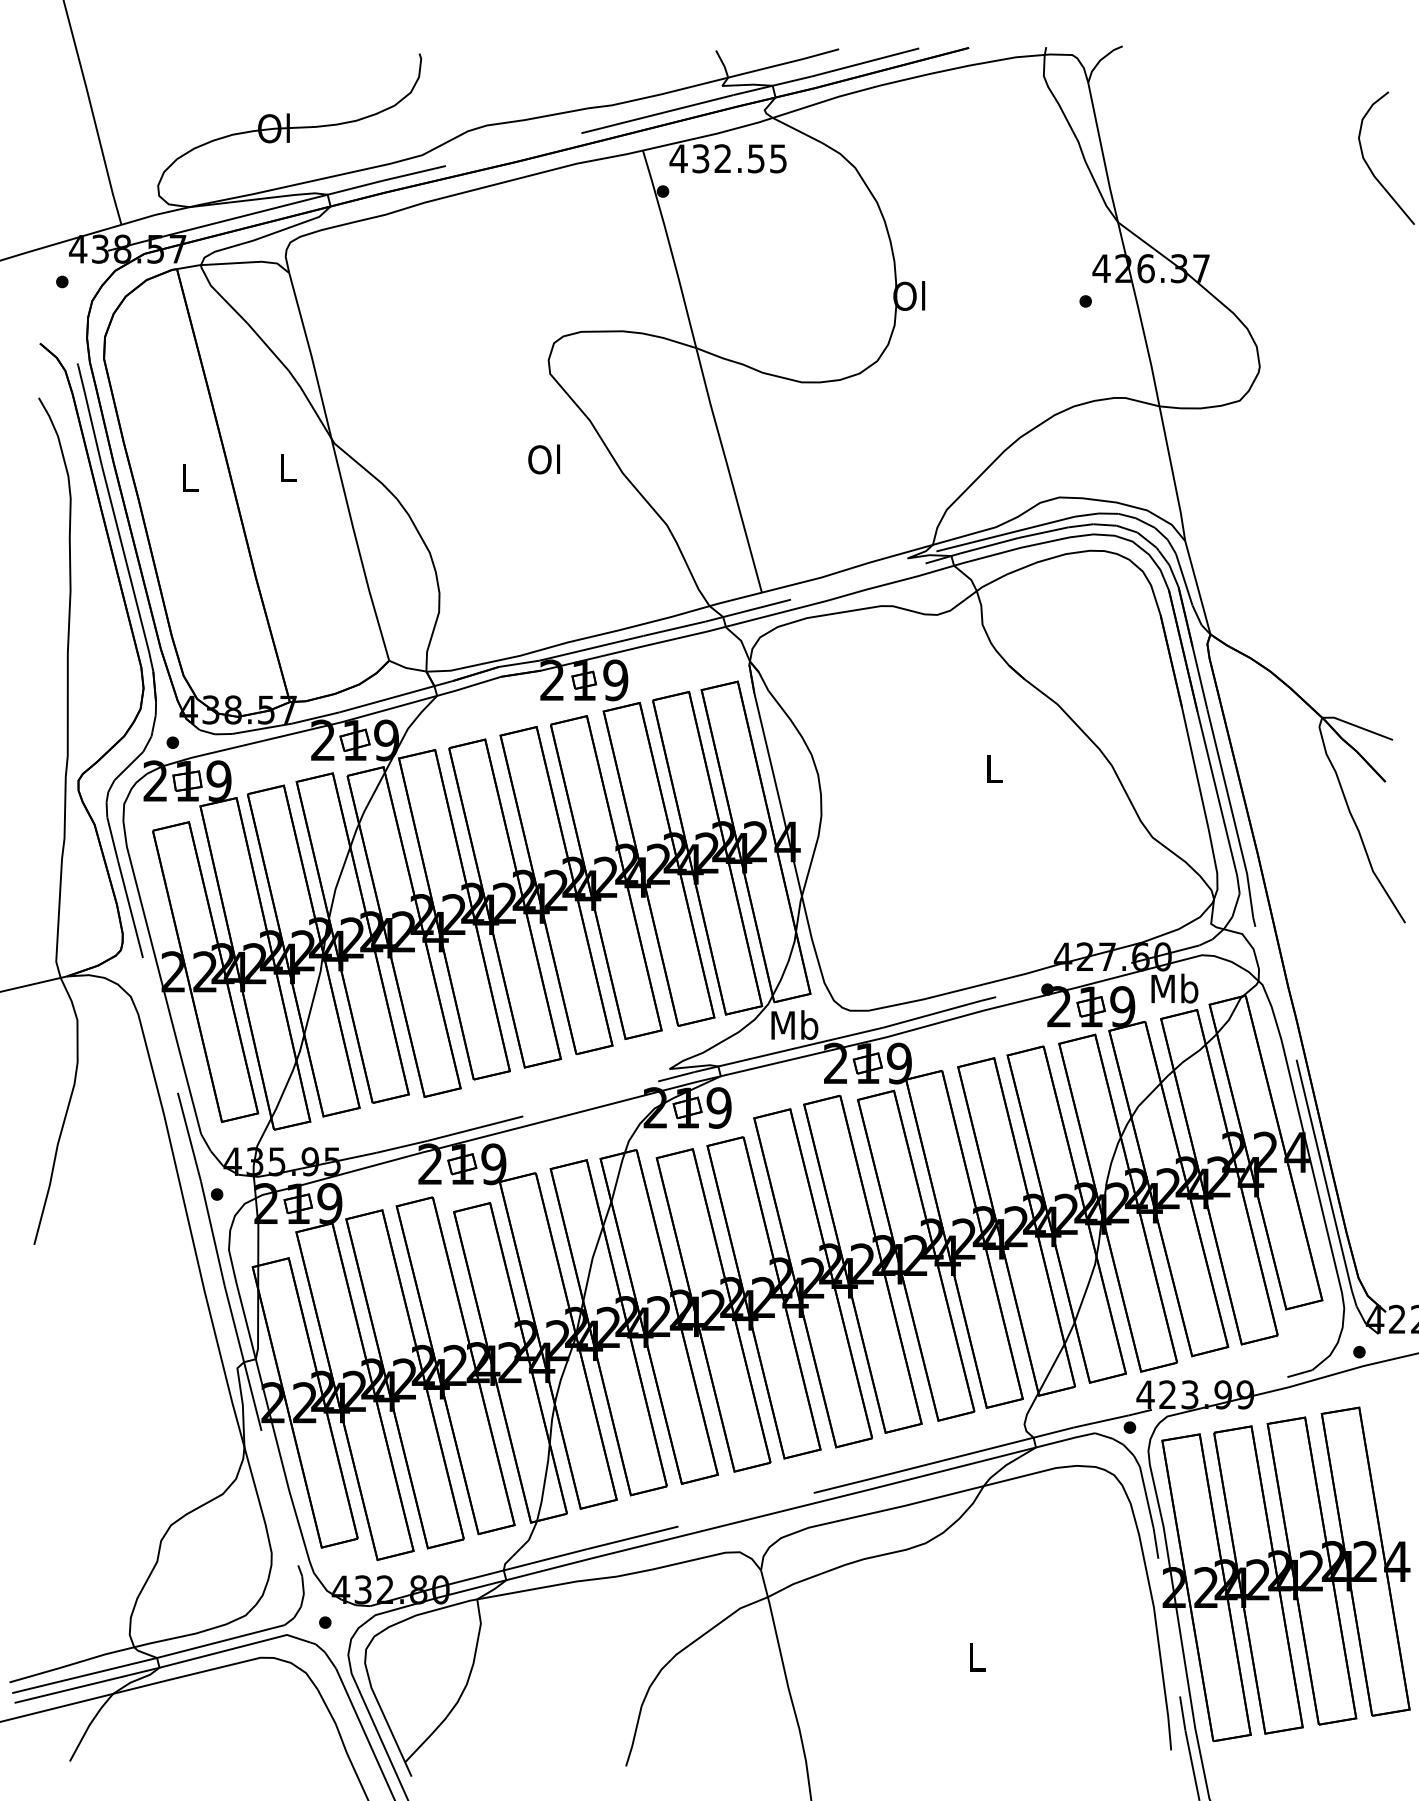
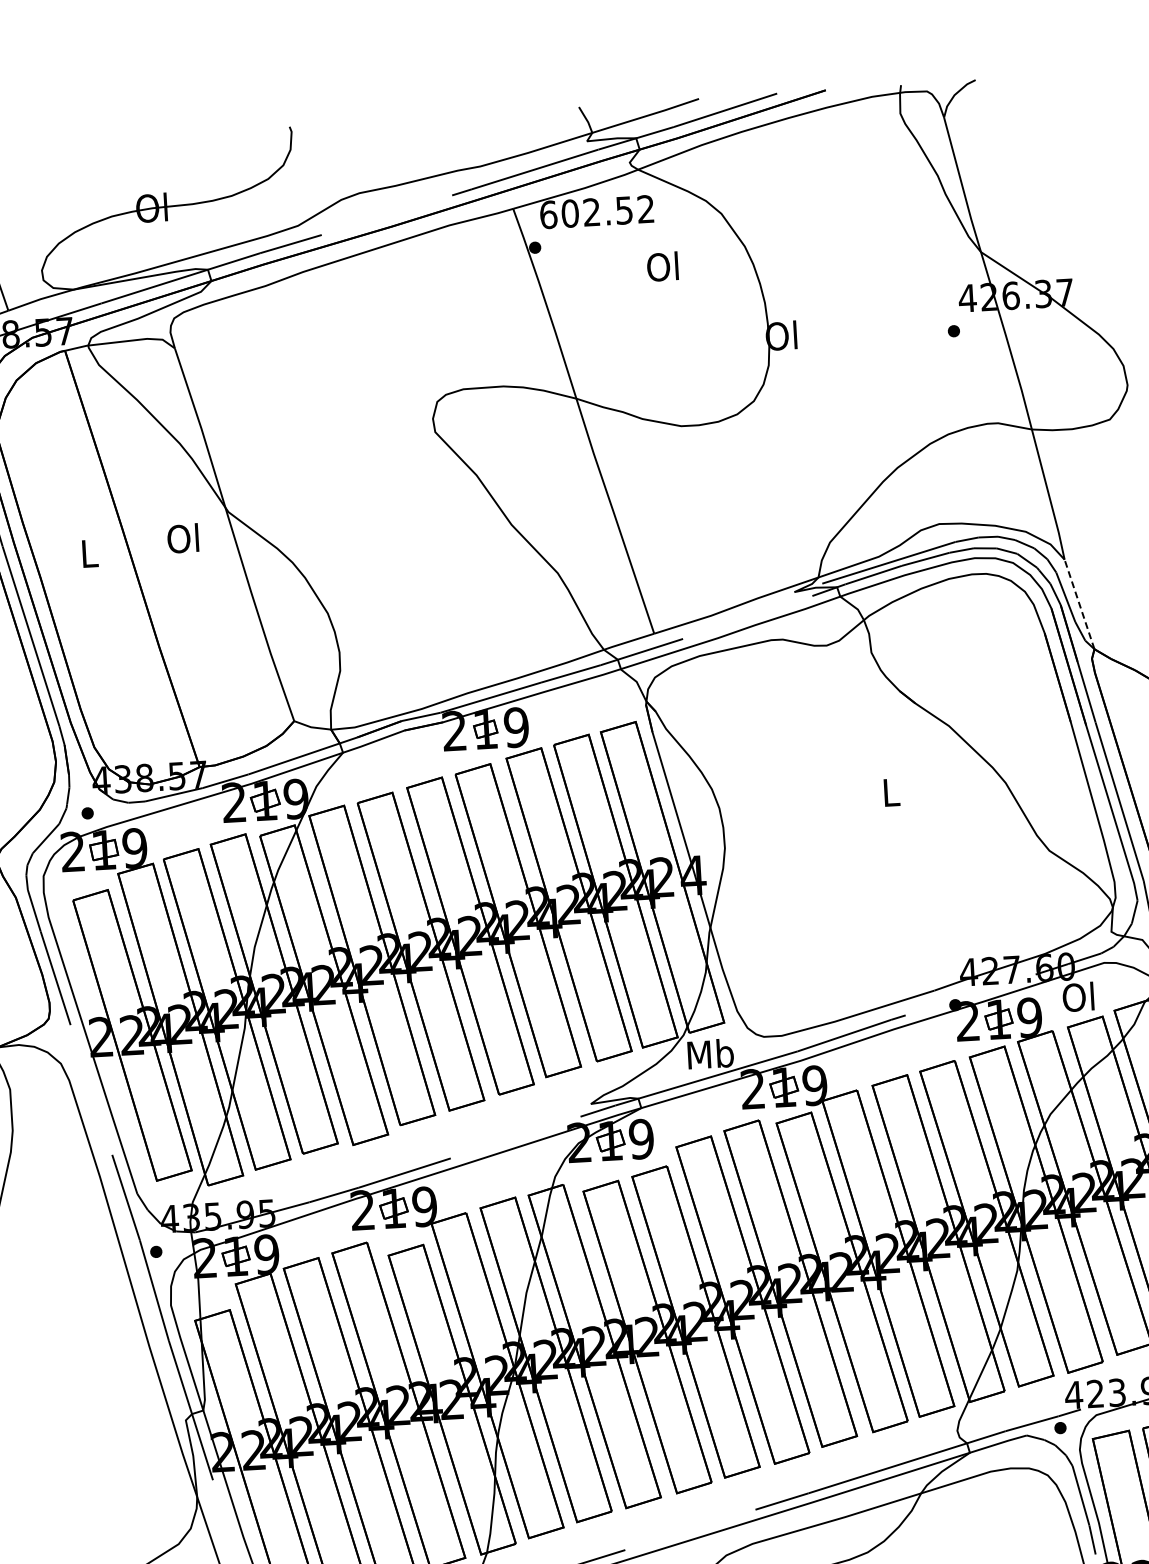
text: (727, 158) -> (596, 211), 432.55 -> 602.52
text: (543, 459) -> (662, 266), moved
text: (286, 467) -> (183, 538), L -> Ol
line: (1197, 587) -> (1079, 604), solid -> dashed
text: (1174, 988) -> (1079, 996), Mb -> Ol

